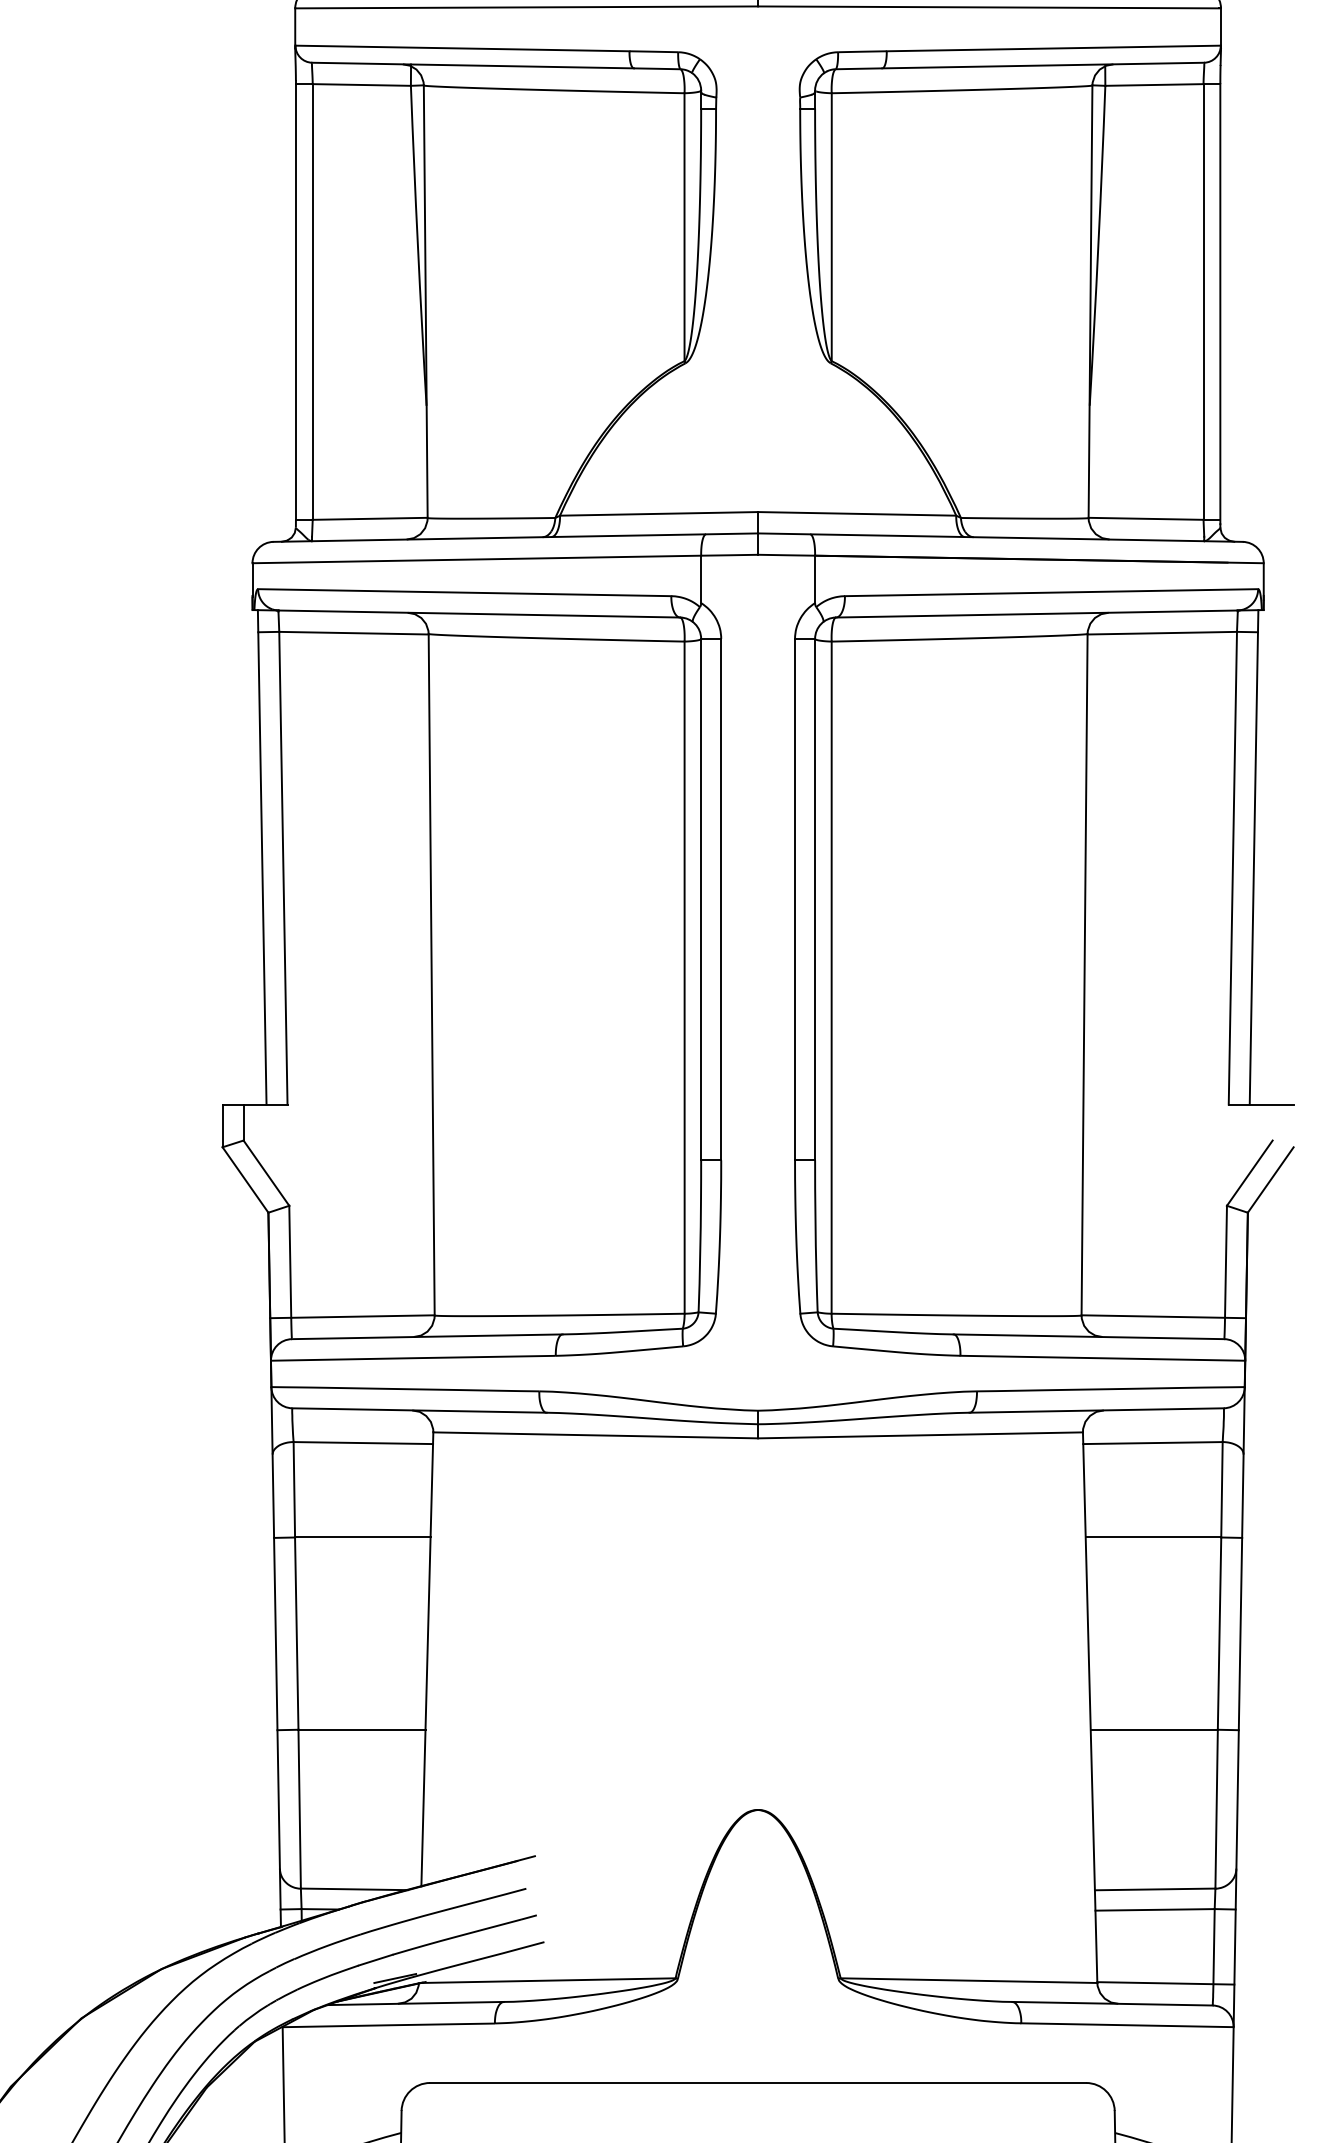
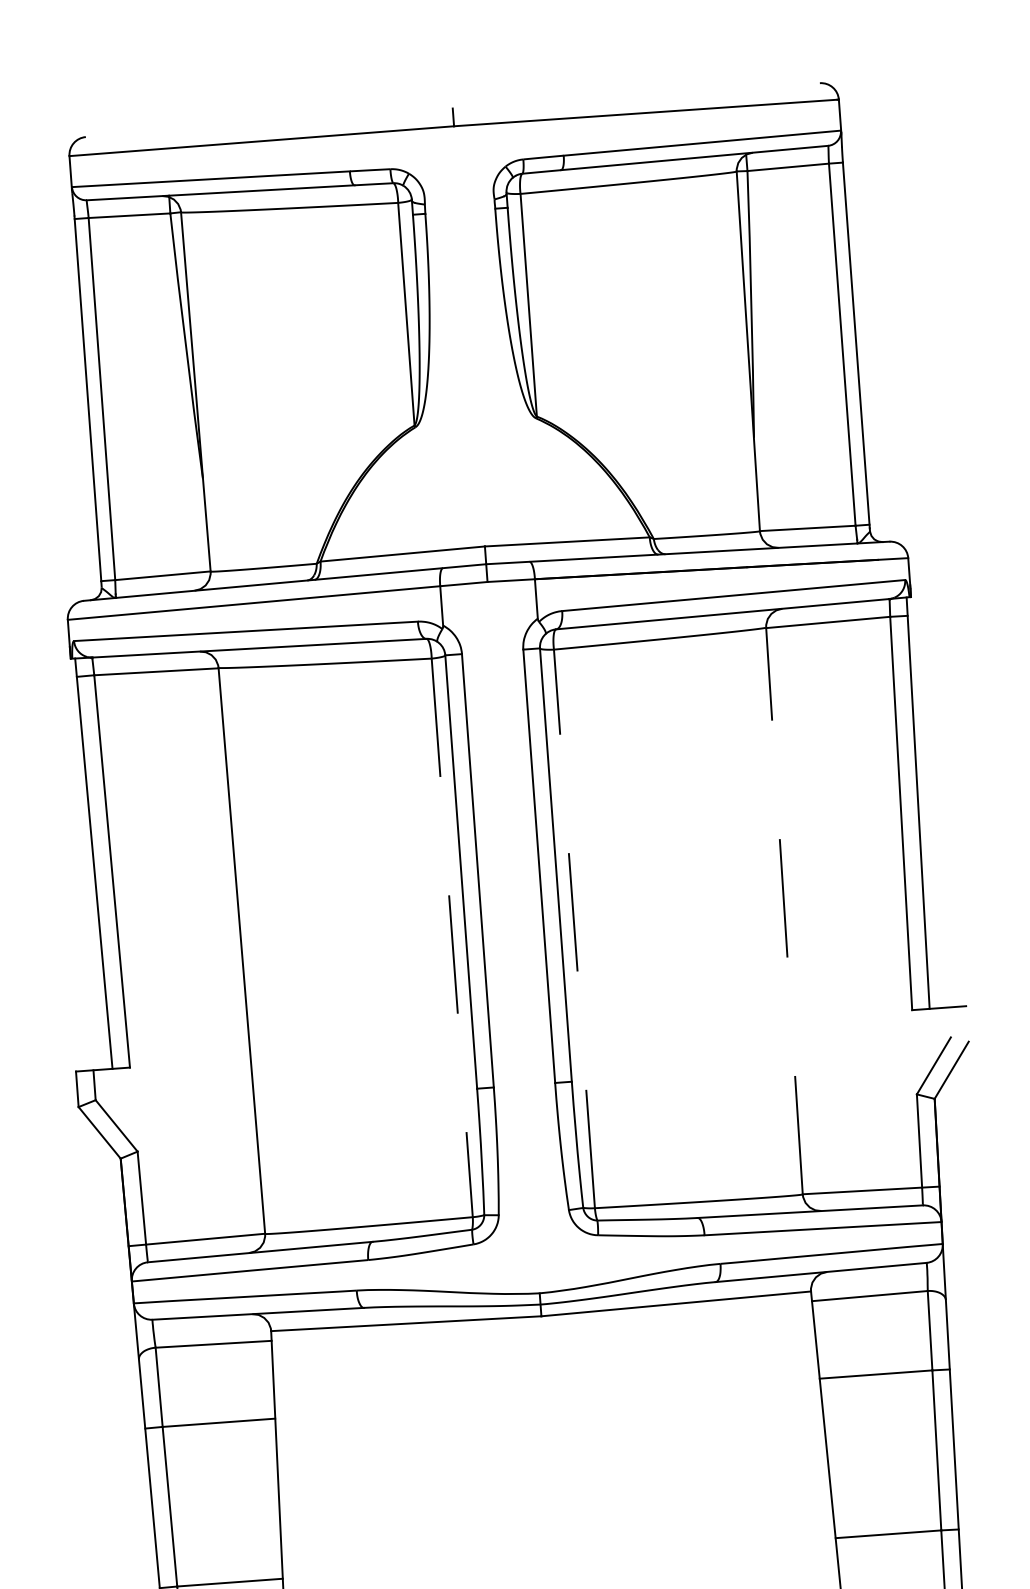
line: (1084, 974) -> (784, 910), solid -> dashed
line: (831, 977) -> (574, 928), solid -> dashed
line: (684, 978) -> (452, 938), solid -> dashed

